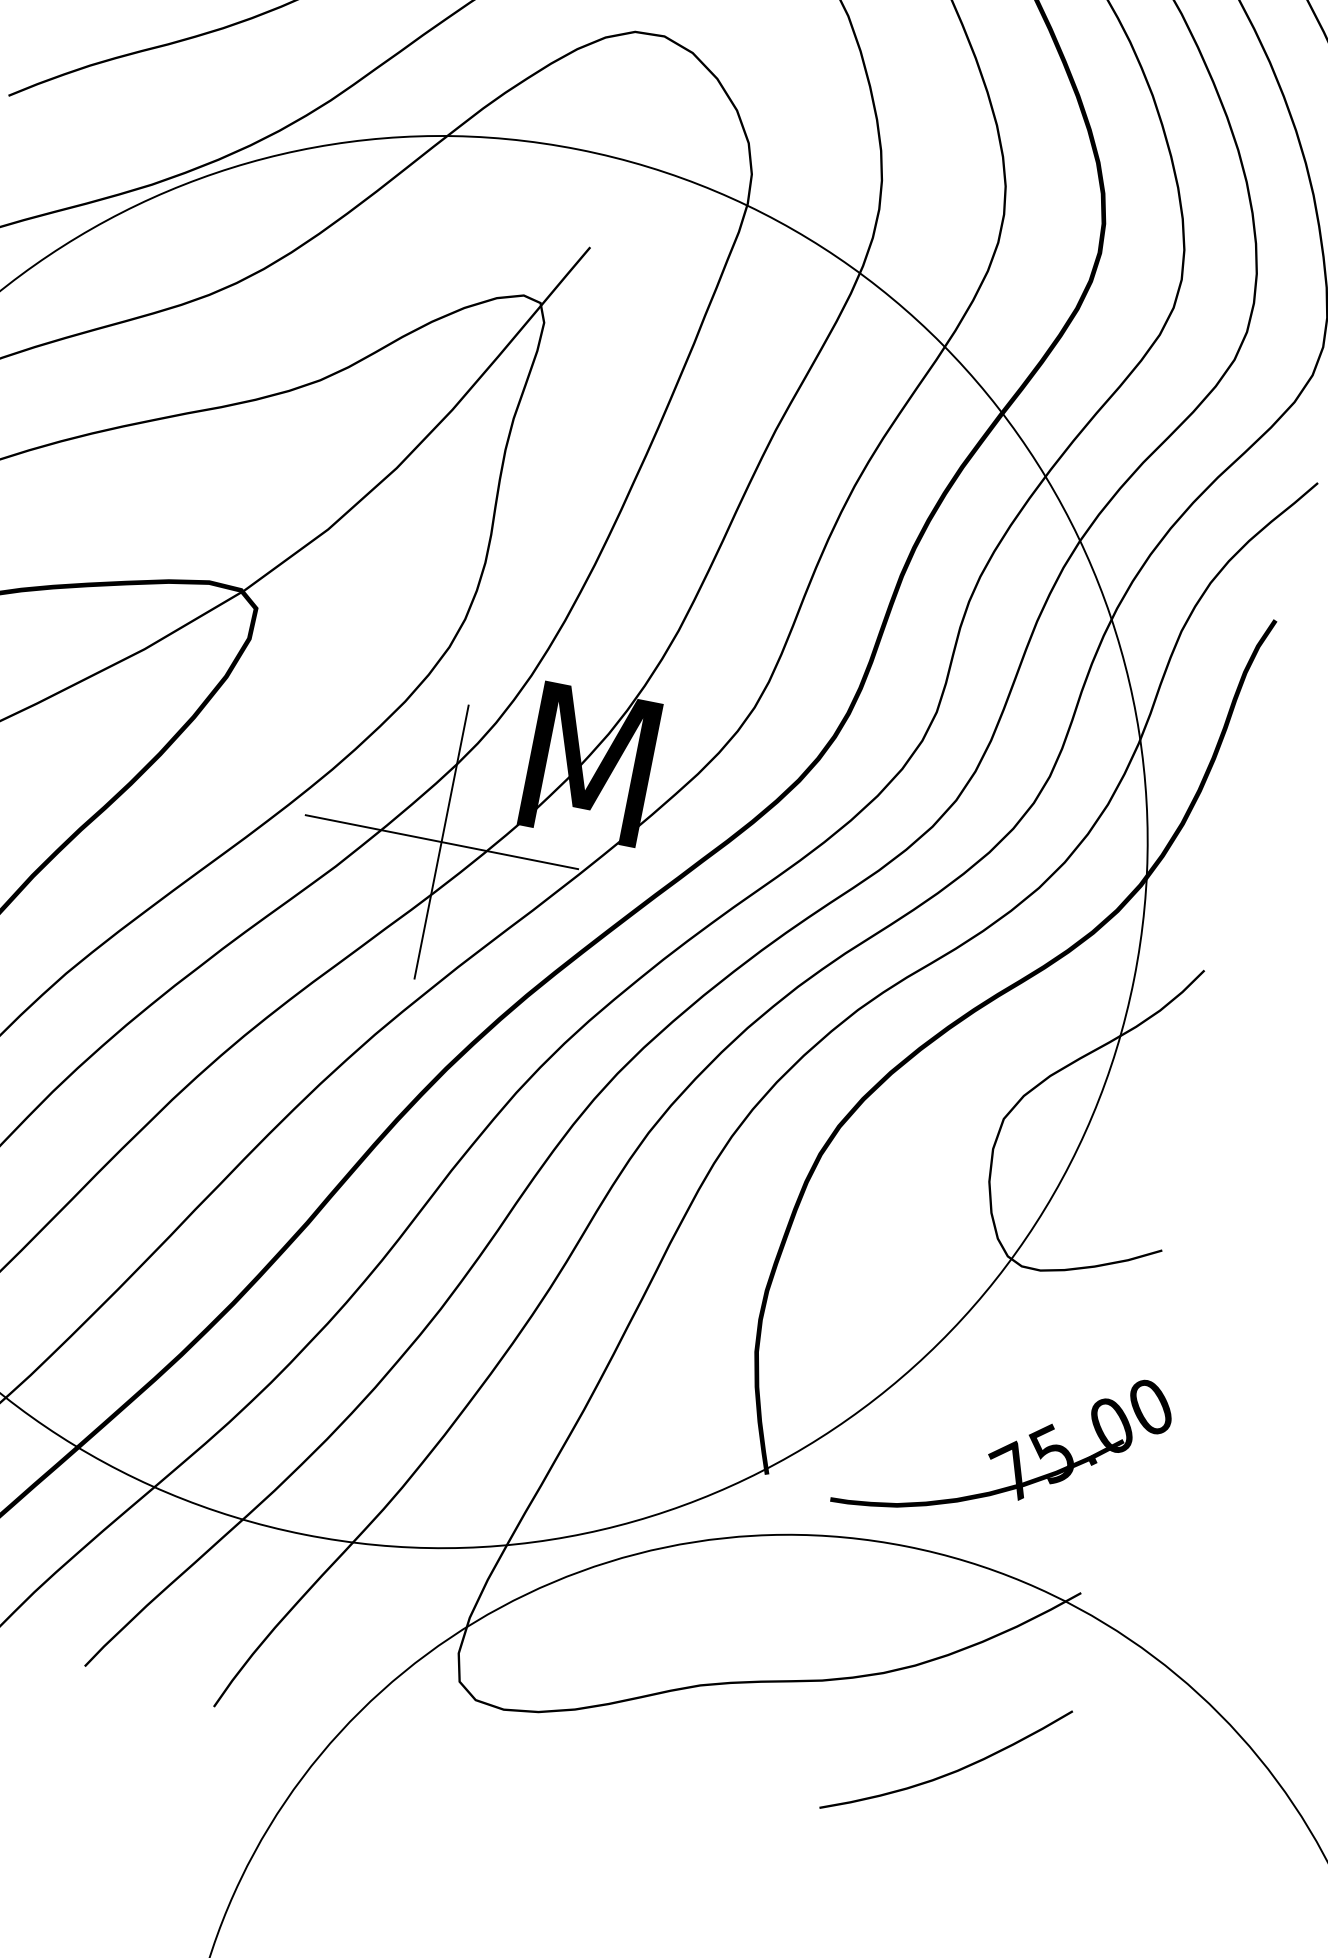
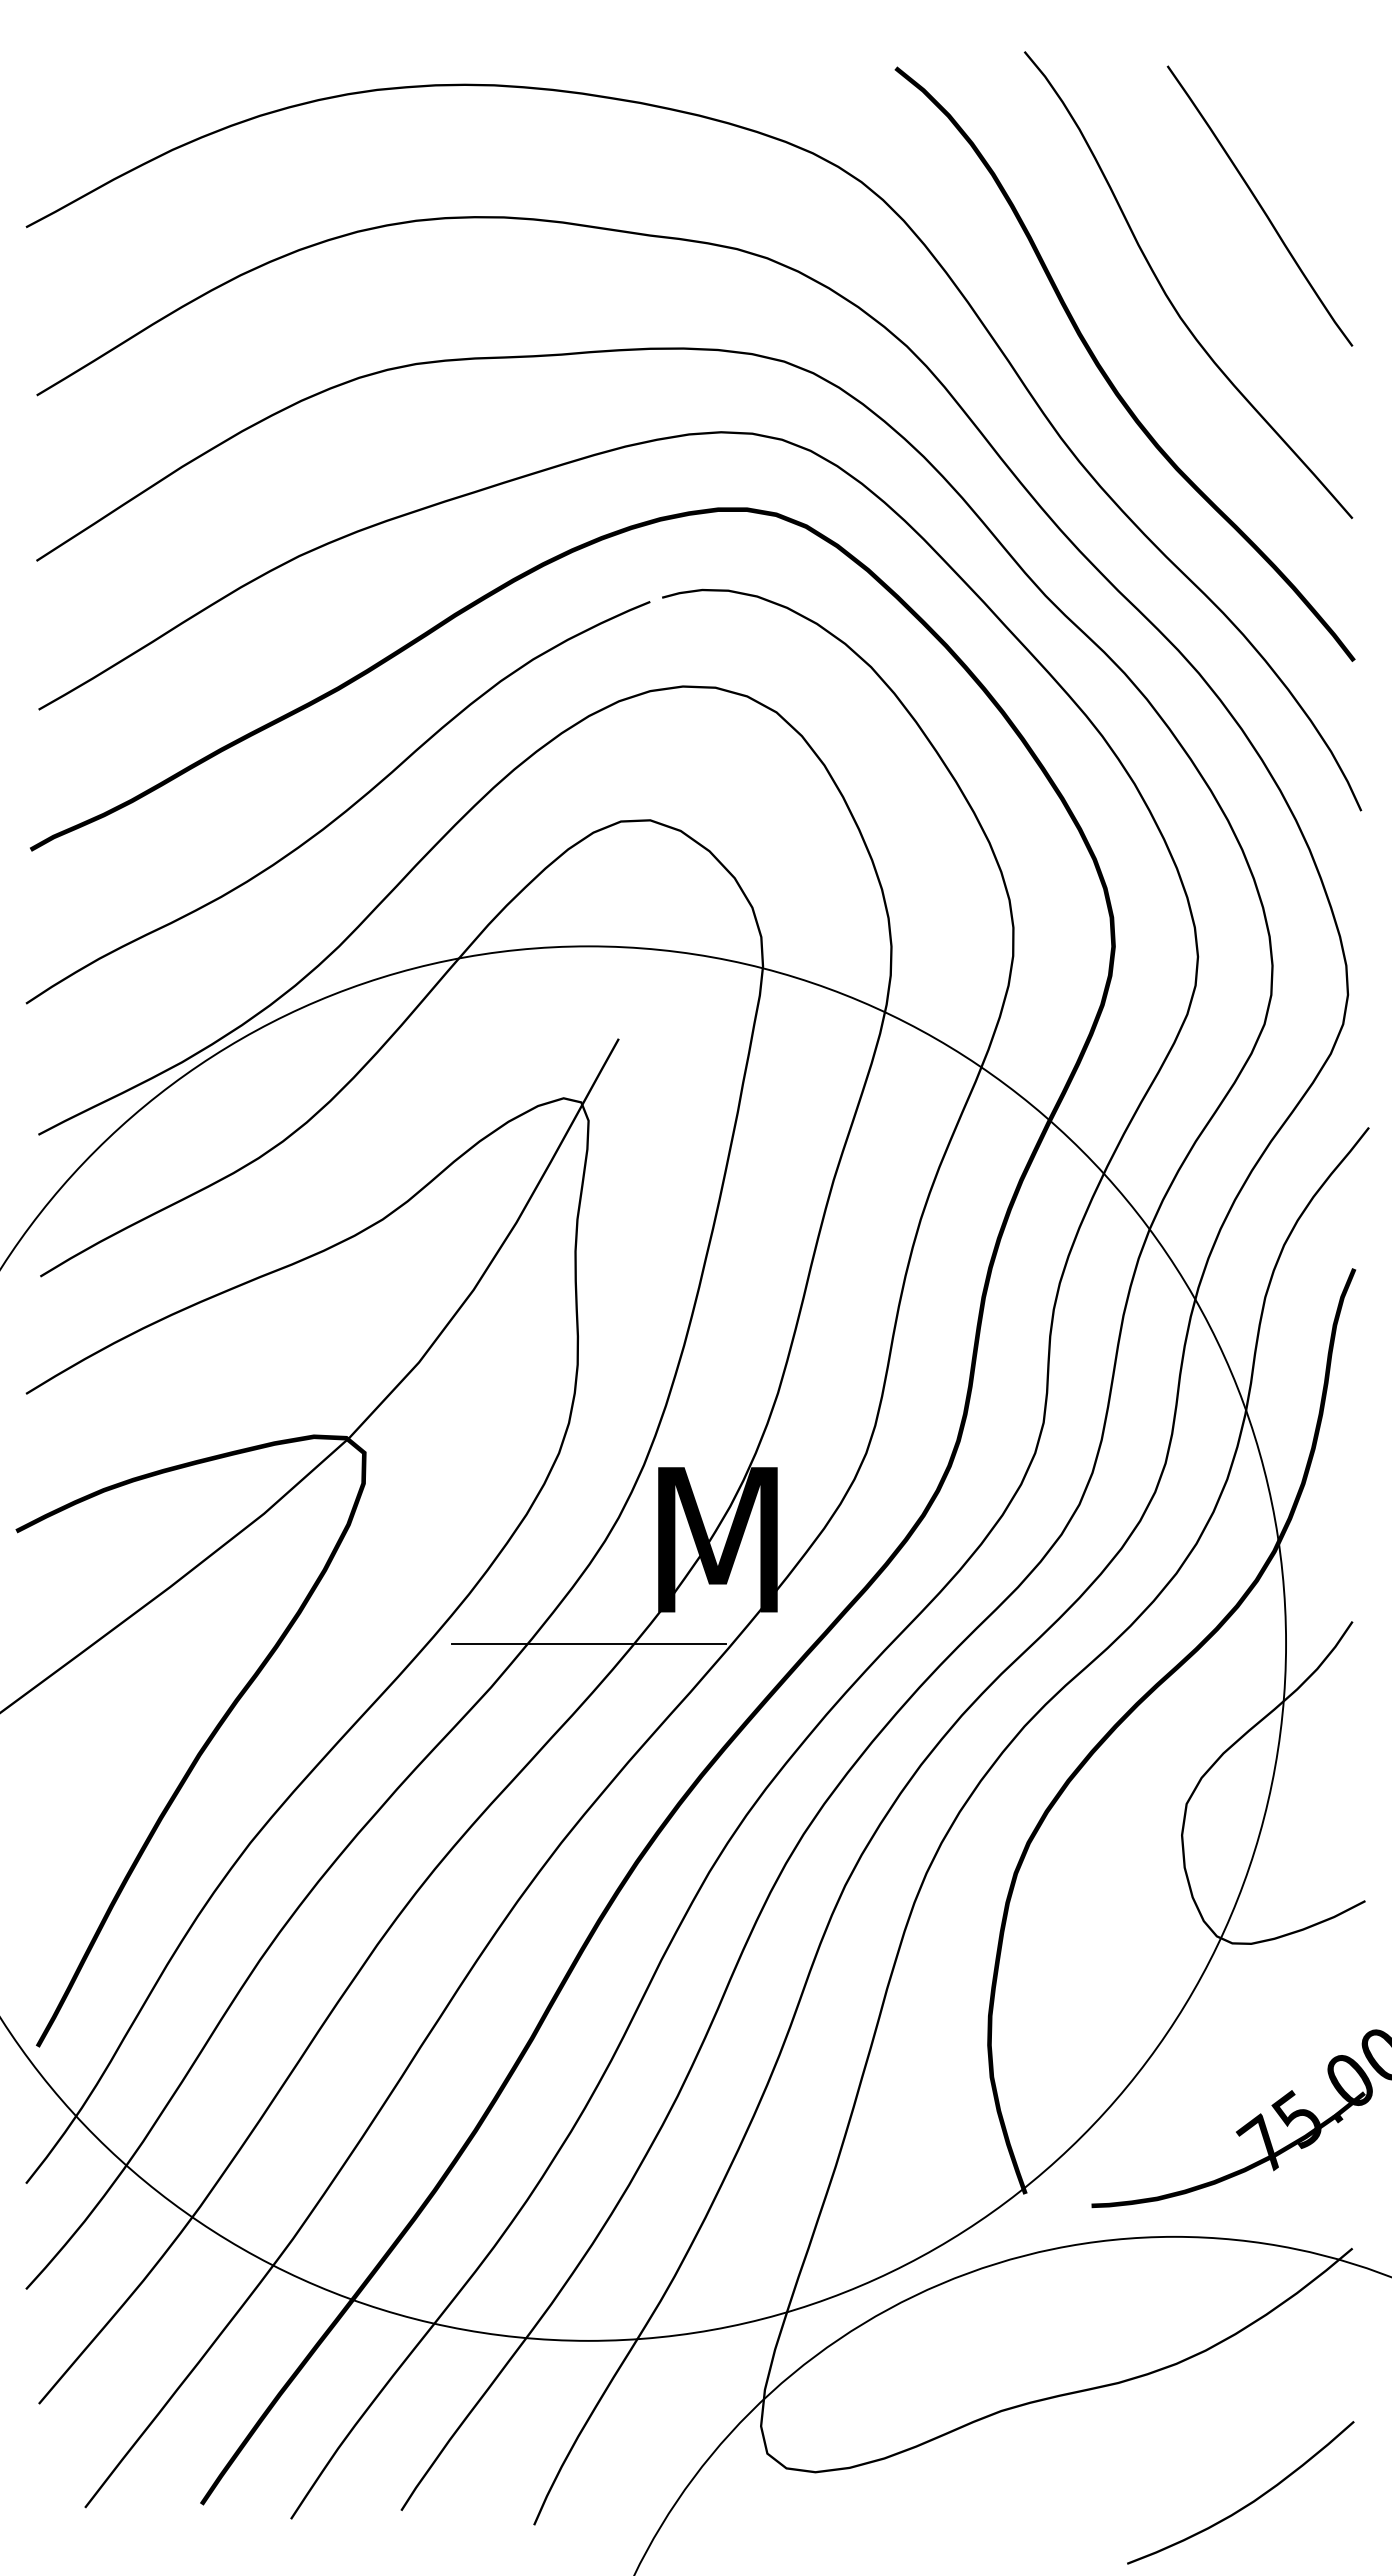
line: (441, 841) -> (588, 1643), removed
curve: (949, 1772) -> (1246, 2504), moved

